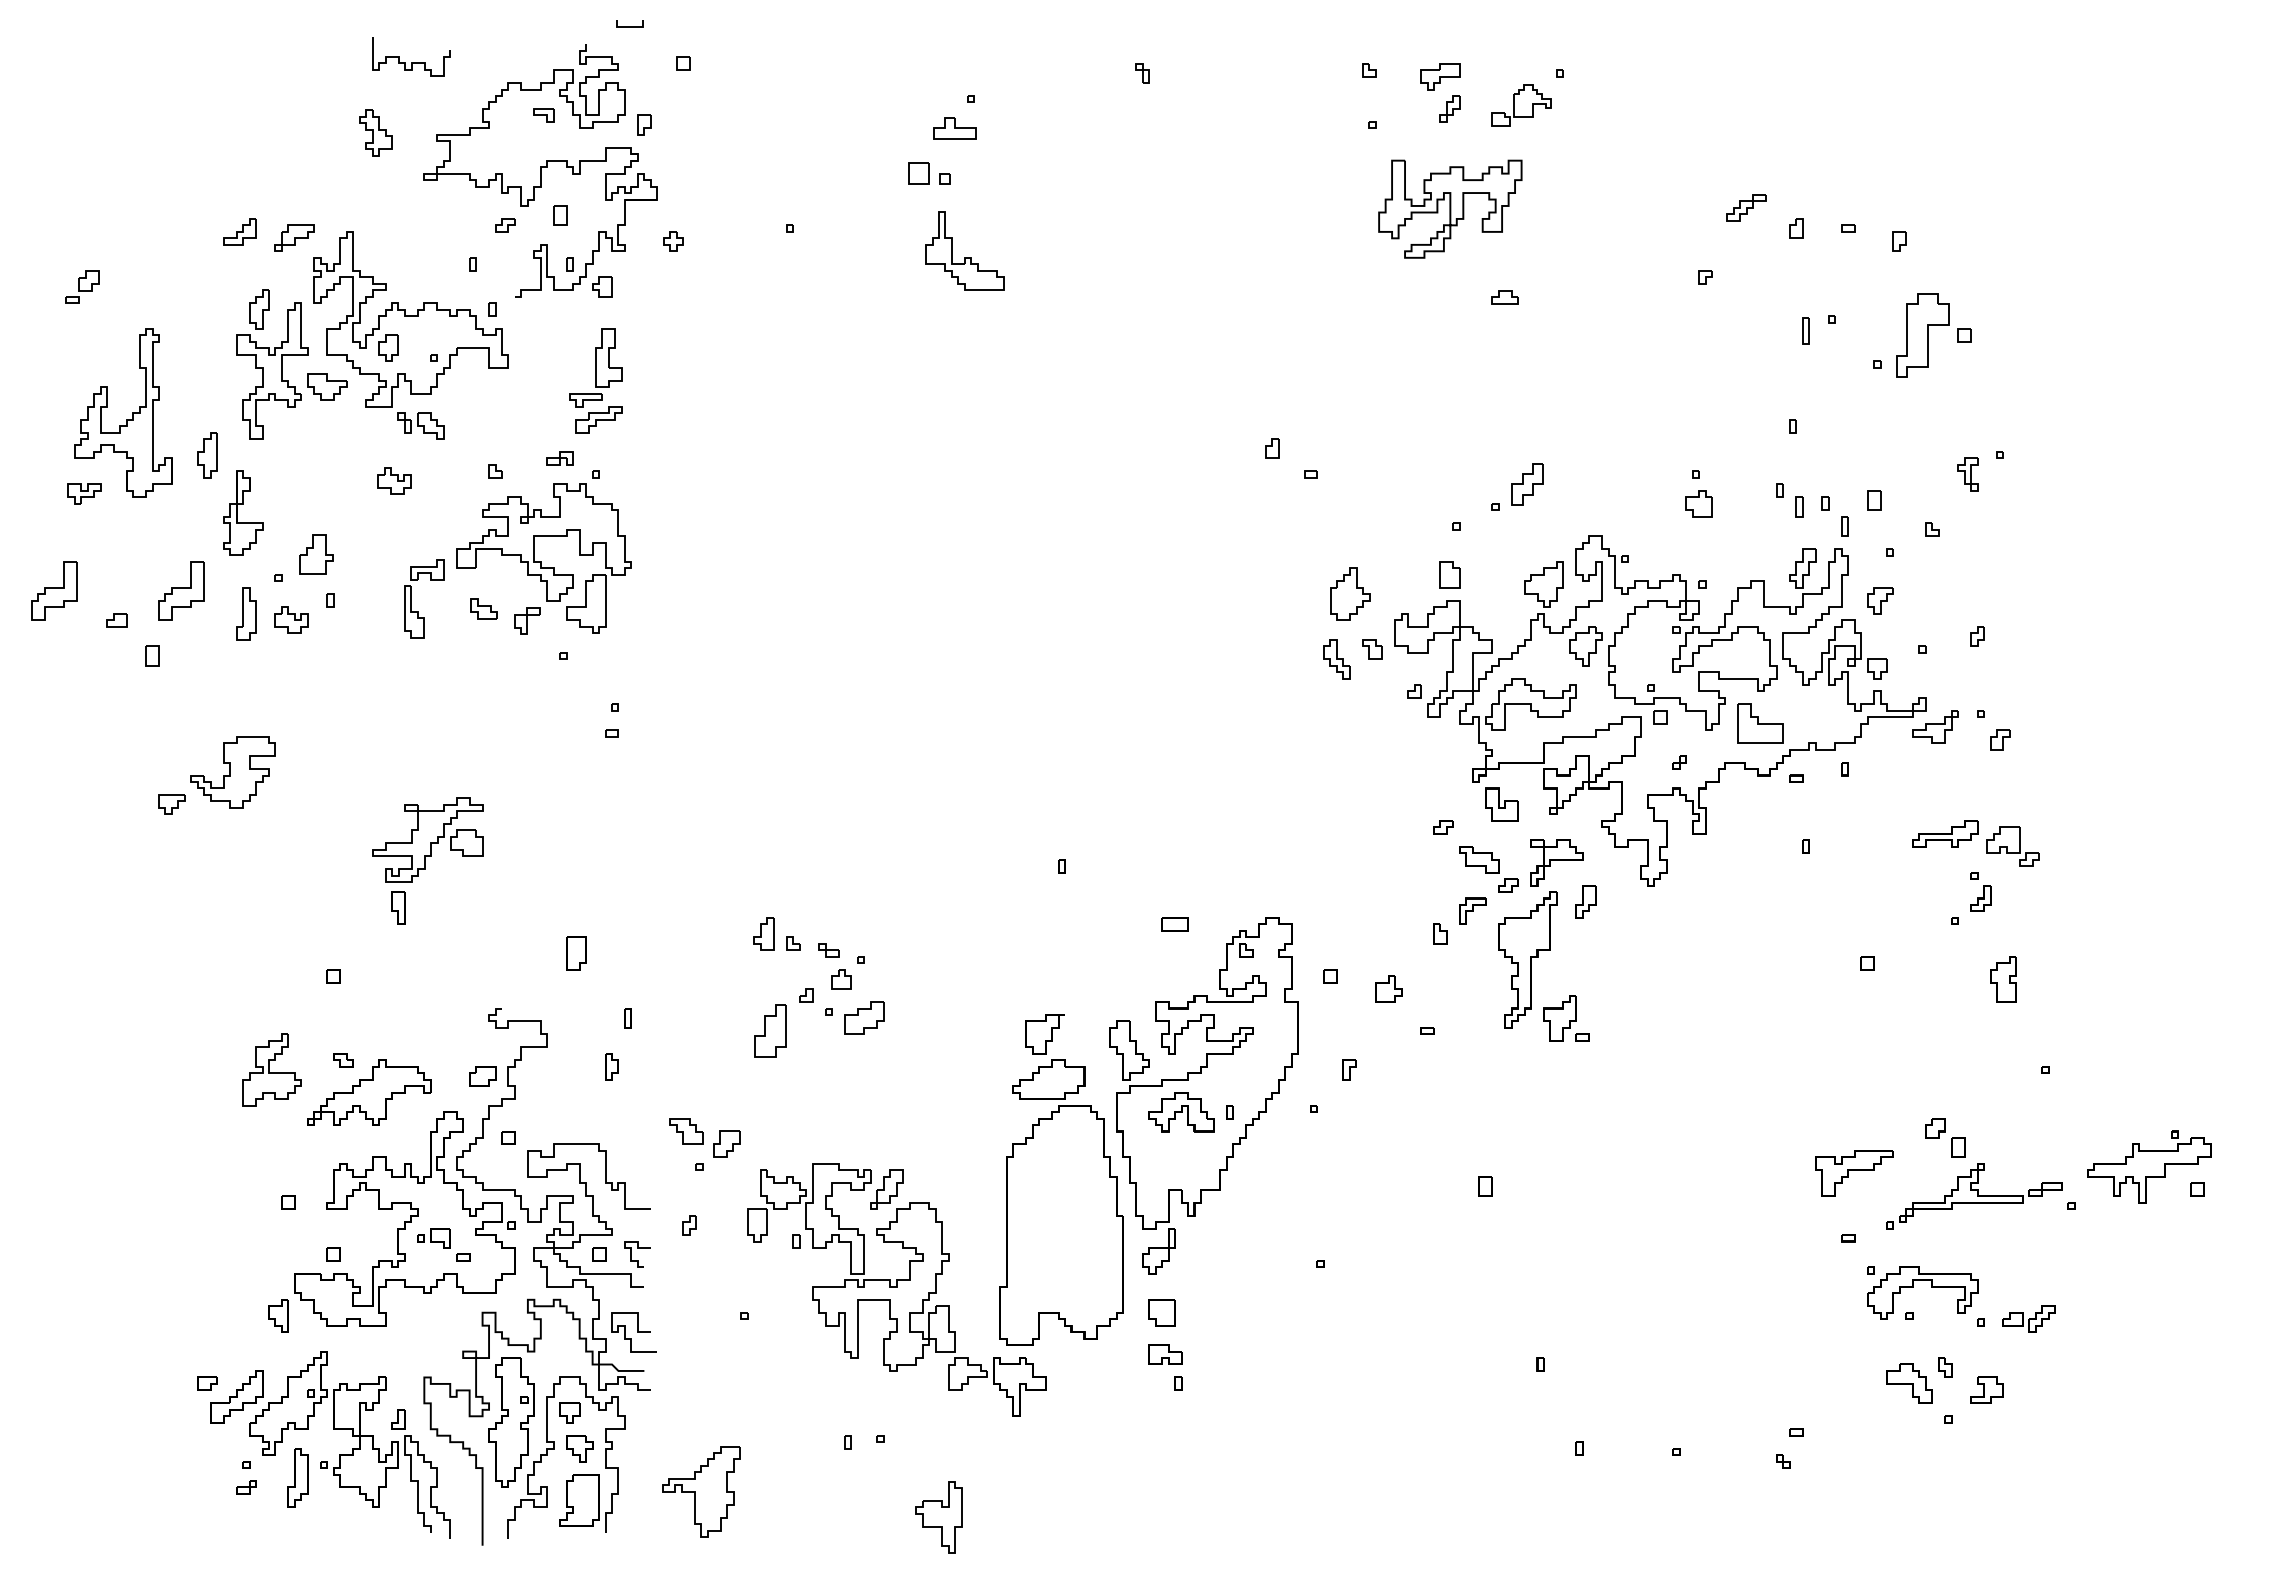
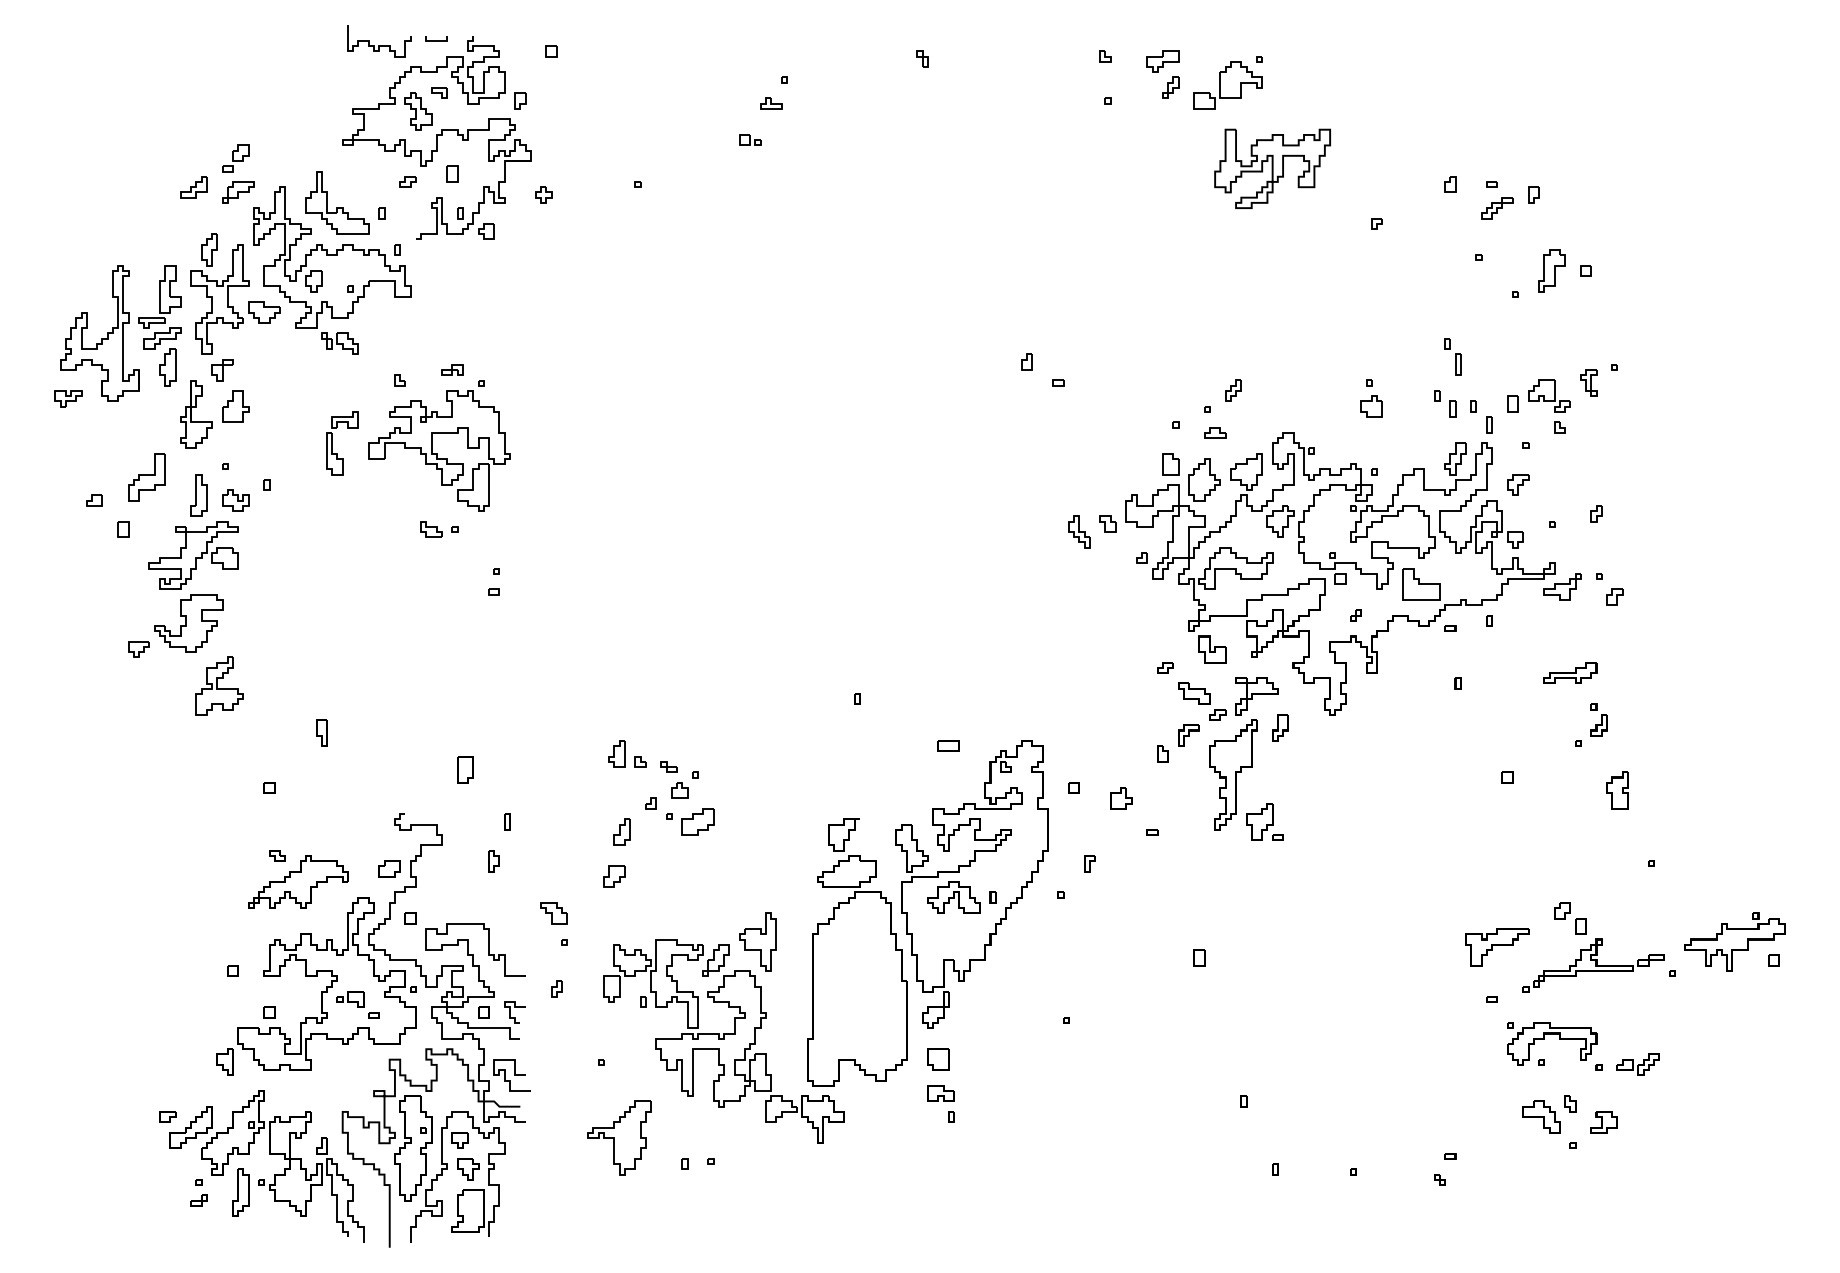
line: (629, 26) -> (436, 40), moved
curve: (411, 62) -> (379, 45), moved
part: (1520, 105) -> (1227, 85), size x1.43
part: (954, 128) -> (770, 103), size x0.62
part: (375, 132) -> (417, 111), moved
part: (928, 173) -> (749, 140), size x0.62
part: (1746, 207) -> (1497, 207), moved
part: (1450, 208) -> (1272, 168), moved
part: (964, 257) -> (337, 207), moved
part: (82, 286) -> (235, 157), moved
part: (1504, 297) -> (1214, 433), moved
part: (1805, 330) -> (1457, 364), moved
part: (1922, 335) -> (1552, 270), size x0.62
part: (595, 380) -> (159, 307), moved
part: (394, 480) -> (318, 387), removed
part: (1527, 483) -> (1233, 390), size x0.62
part: (316, 554) -> (235, 406), moved
part: (54, 590) -> (44, 476), removed
part: (1350, 593) -> (1204, 479), moved
part: (411, 598) -> (332, 442), moved
part: (483, 608) -> (430, 529), moved
part: (527, 620) -> (222, 369), moved
part: (427, 839) -> (193, 554), moved
part: (2012, 846) -> (1548, 395), moved
part: (770, 1030) -> (622, 831), size x0.62
part: (271, 1069) -> (219, 685), moved
part: (726, 1143) -> (614, 876), moved
part: (701, 1491) -> (619, 1137), moved
part: (938, 1517) -> (757, 942), moved

